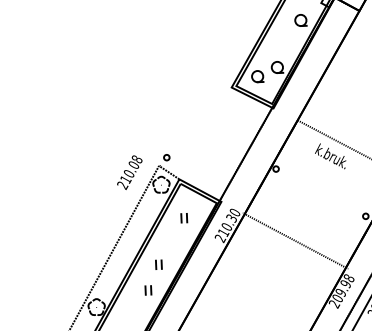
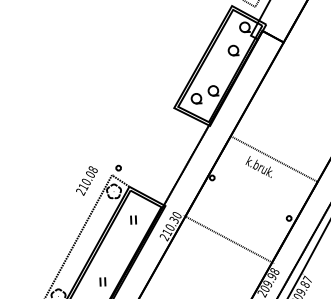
part: (158, 264) -> (111, 259), removed

